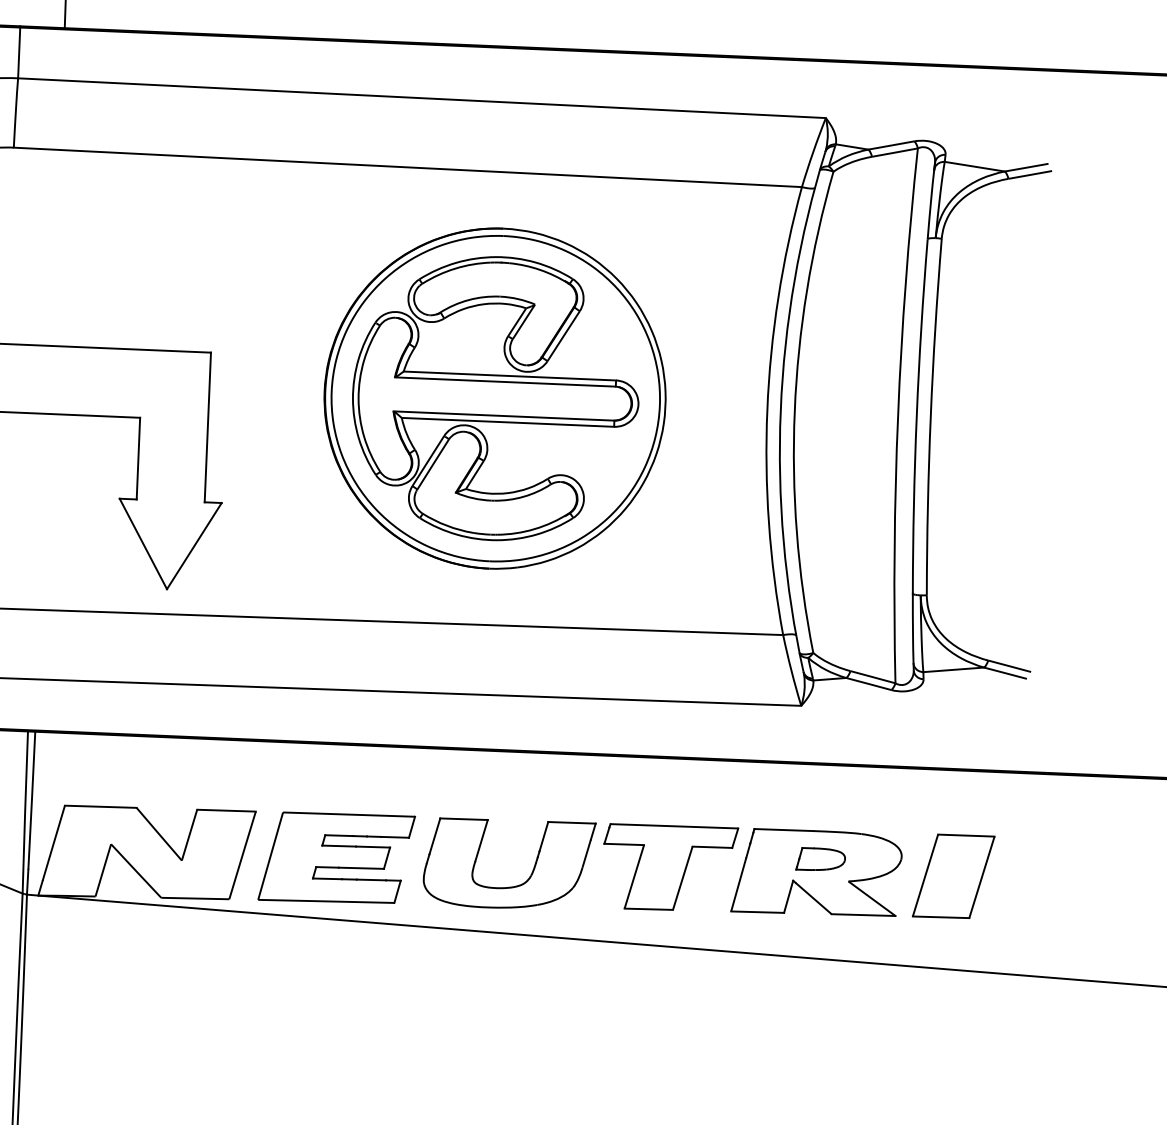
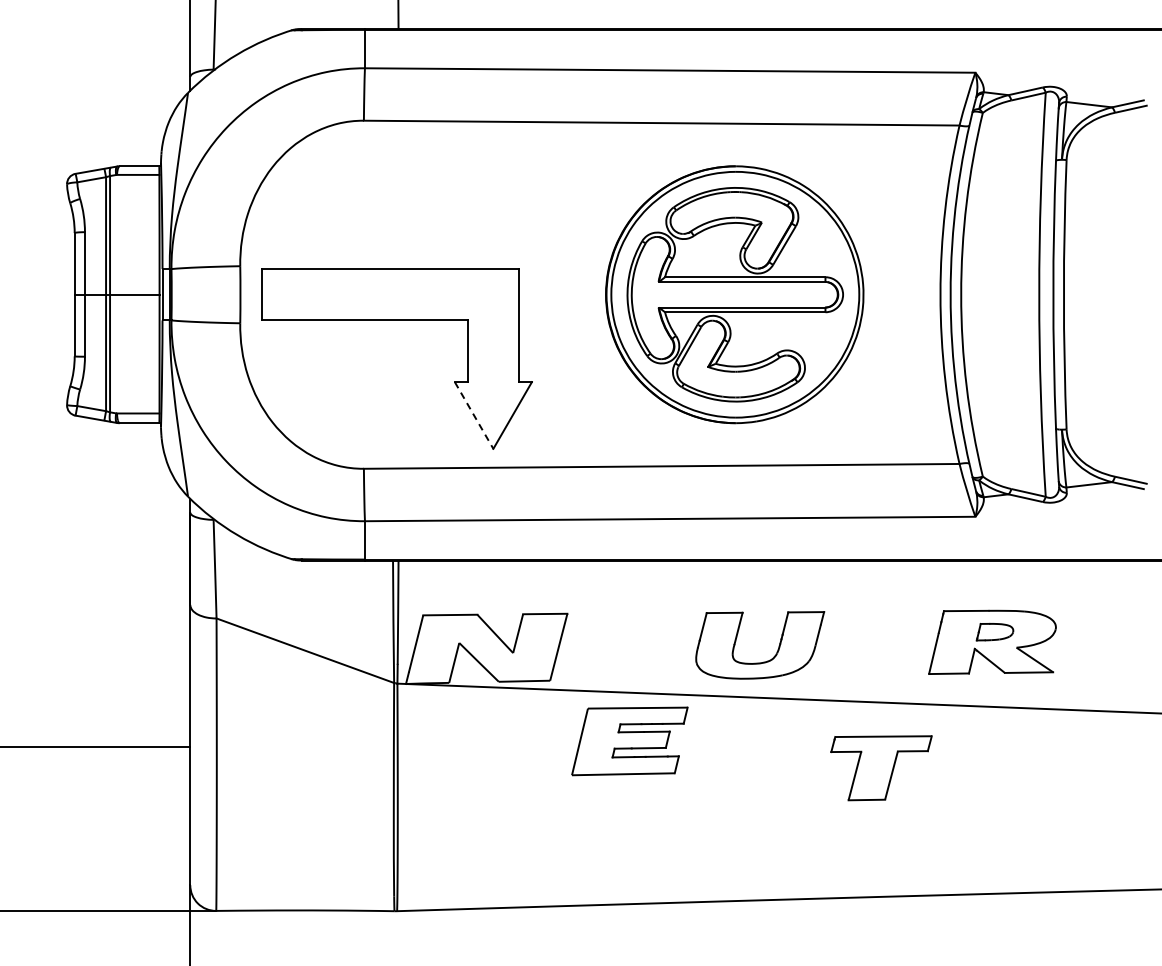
line: (143, 543) -> (474, 415), solid -> dashed
part: (336, 858) -> (629, 741), moved
part: (669, 868) -> (881, 768), moved
part: (953, 876) -> (1095, 640), removed

